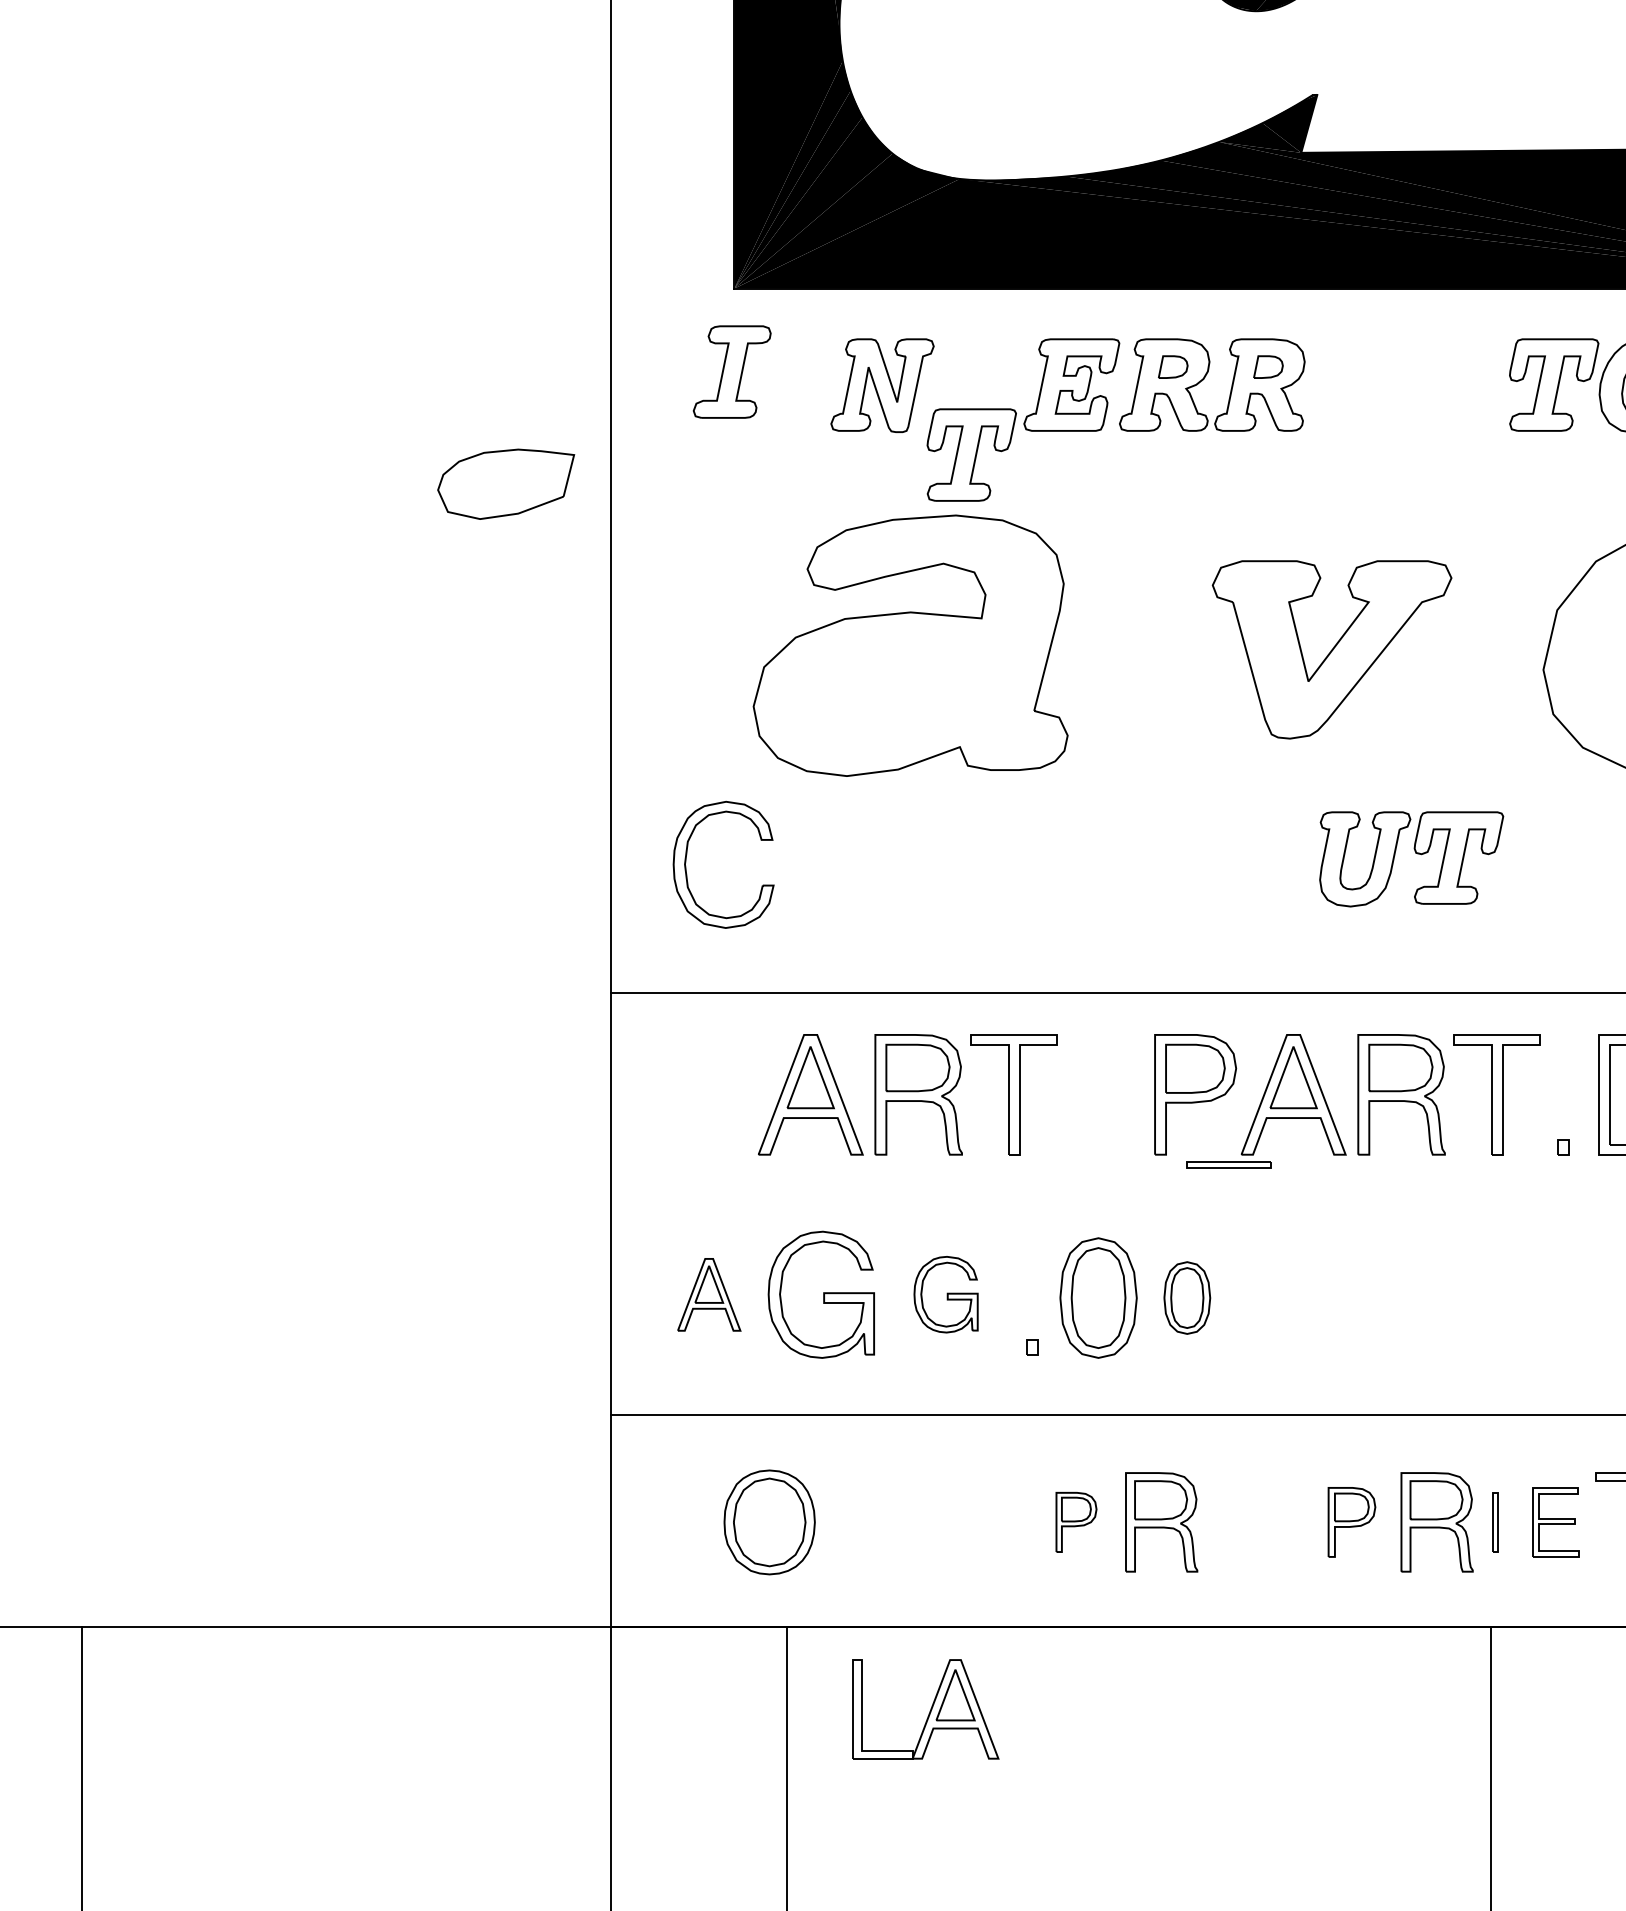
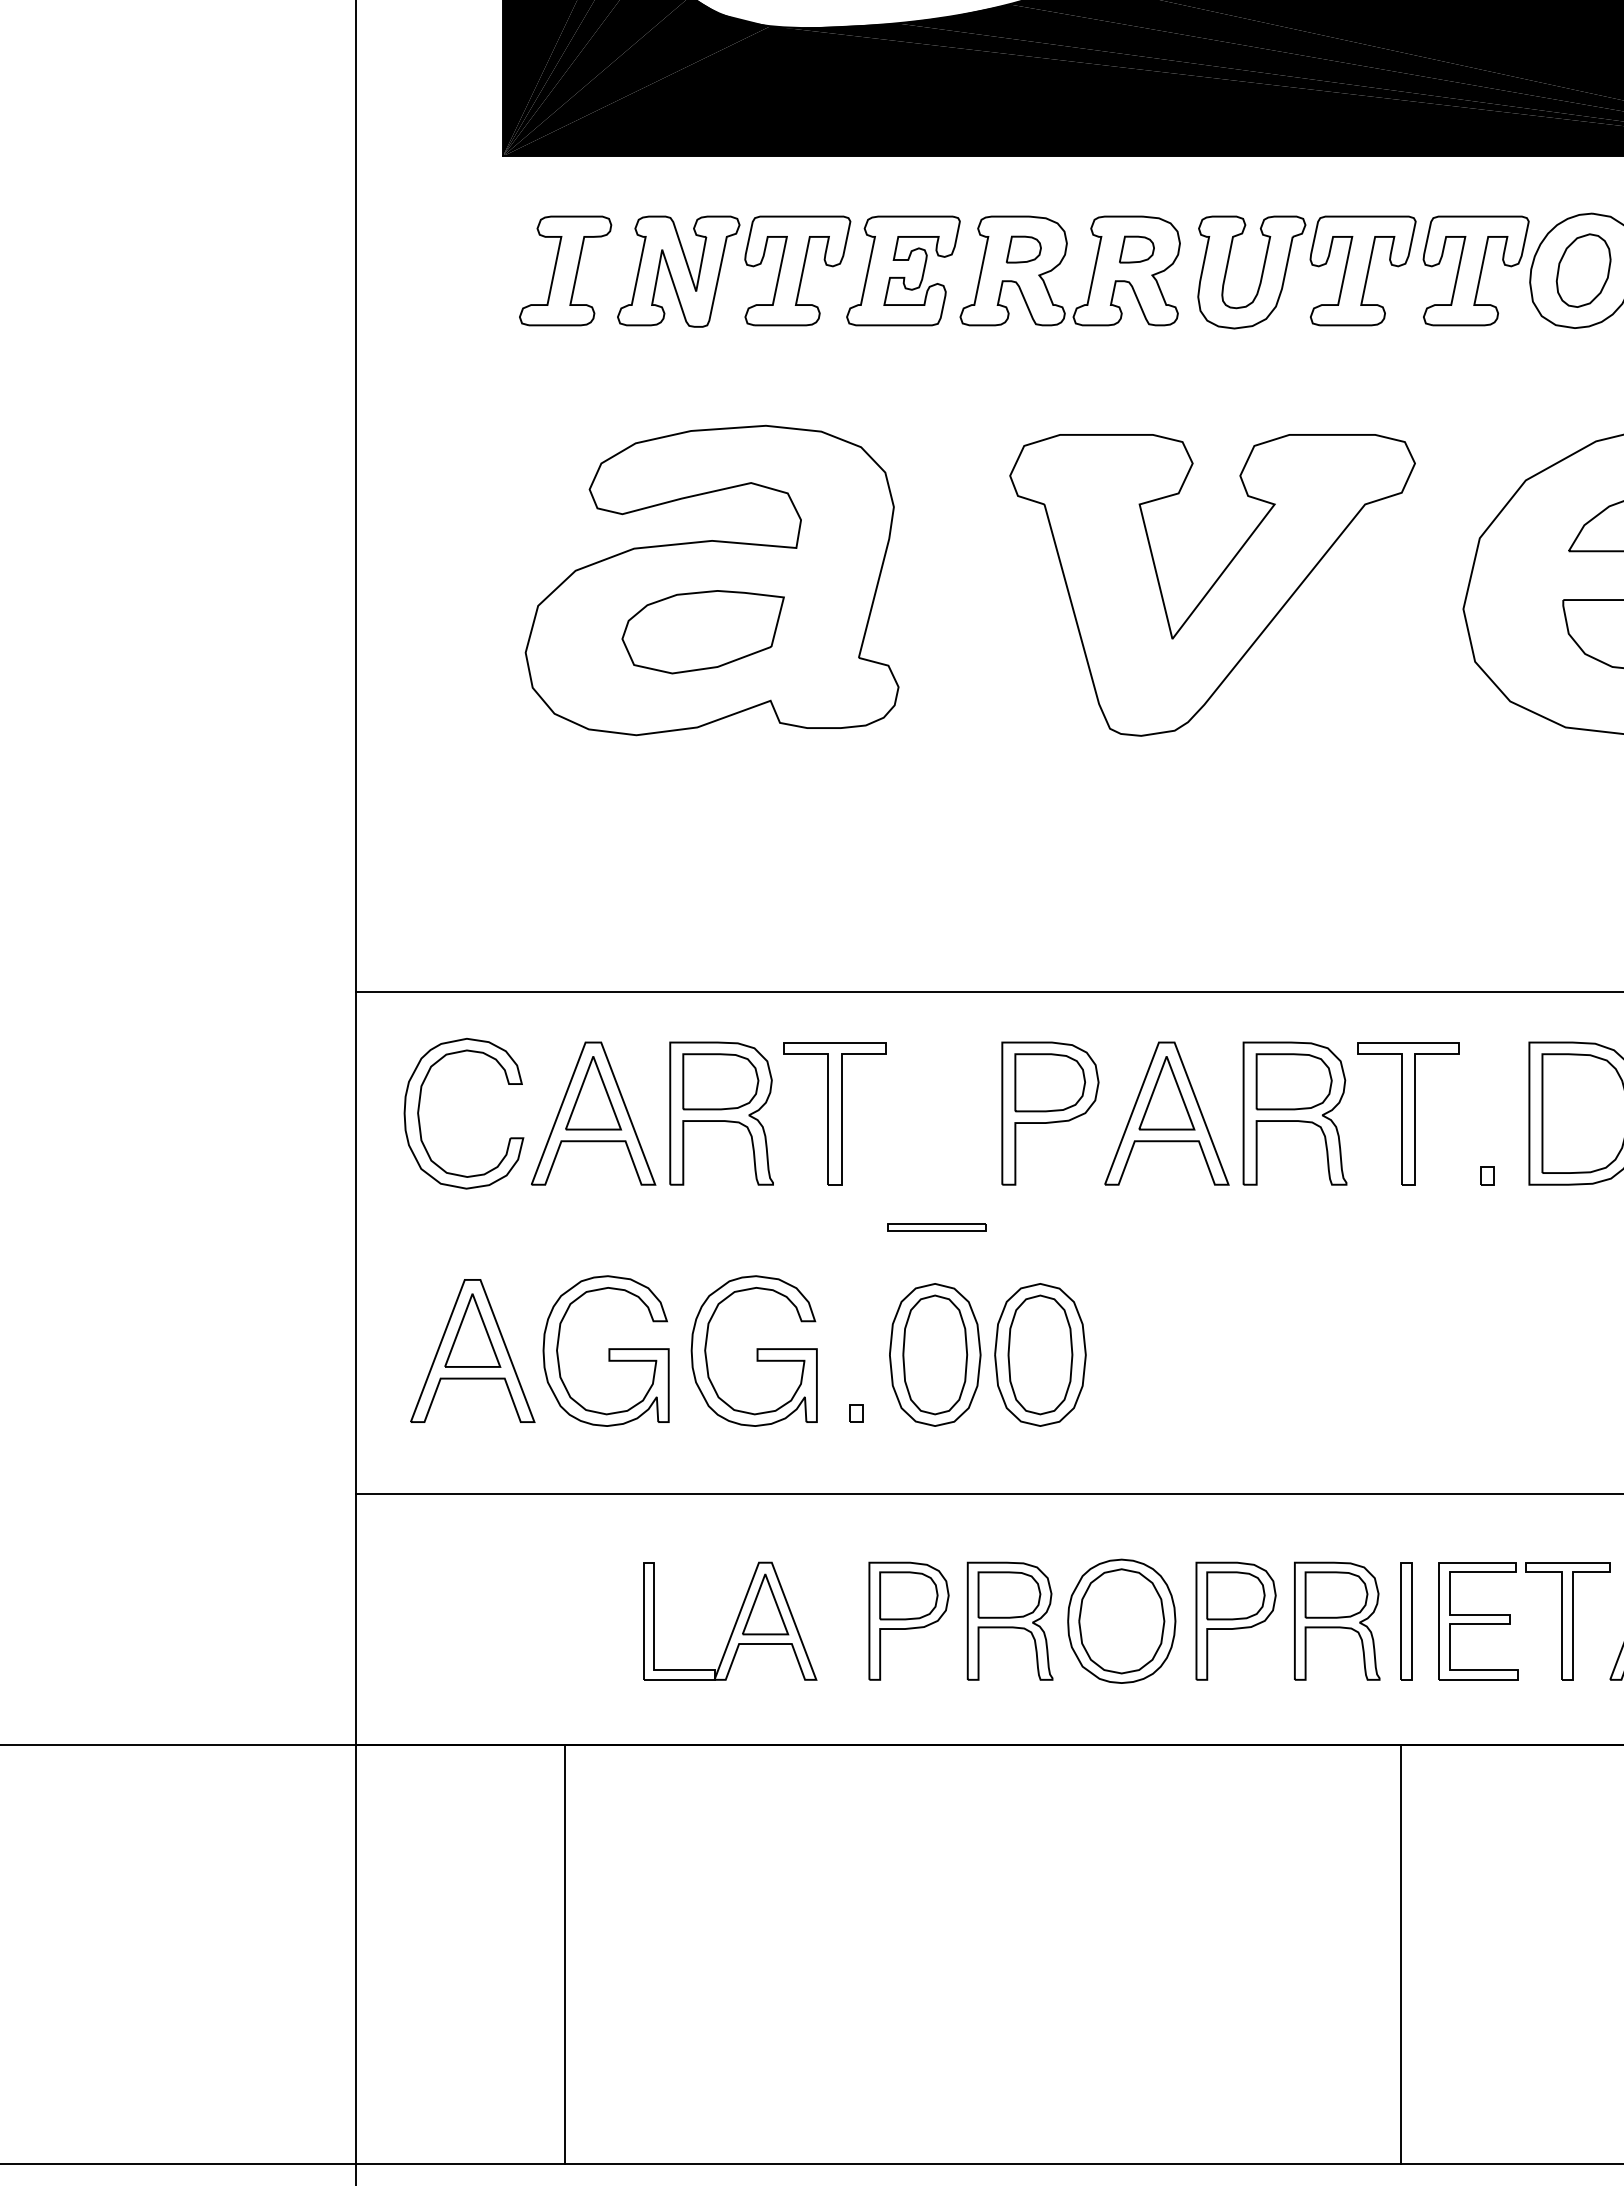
part: (731, 371) -> (564, 270), moved
part: (971, 454) -> (797, 270), moved
part: (506, 483) -> (703, 631), moved
part: (1331, 649) -> (1211, 584), size x1.43
part: (1415, 853) -> (1311, 265), moved
part: (686, 862) -> (419, 1110), moved
part: (1228, 1164) -> (936, 1227), moved
part: (709, 1294) -> (473, 1350), size x1.67
part: (945, 1294) -> (753, 1350), size x1.67
part: (1187, 1297) -> (1040, 1354), size x1.67
part: (769, 1522) -> (1121, 1621), moved
part: (1076, 1522) -> (909, 1621), size x1.67
part: (1351, 1522) -> (1235, 1621), size x1.43
part: (1495, 1522) -> (1406, 1621), size x1.67
part: (1555, 1522) -> (1477, 1621), size x1.43
part: (925, 1709) -> (729, 1621), moved

